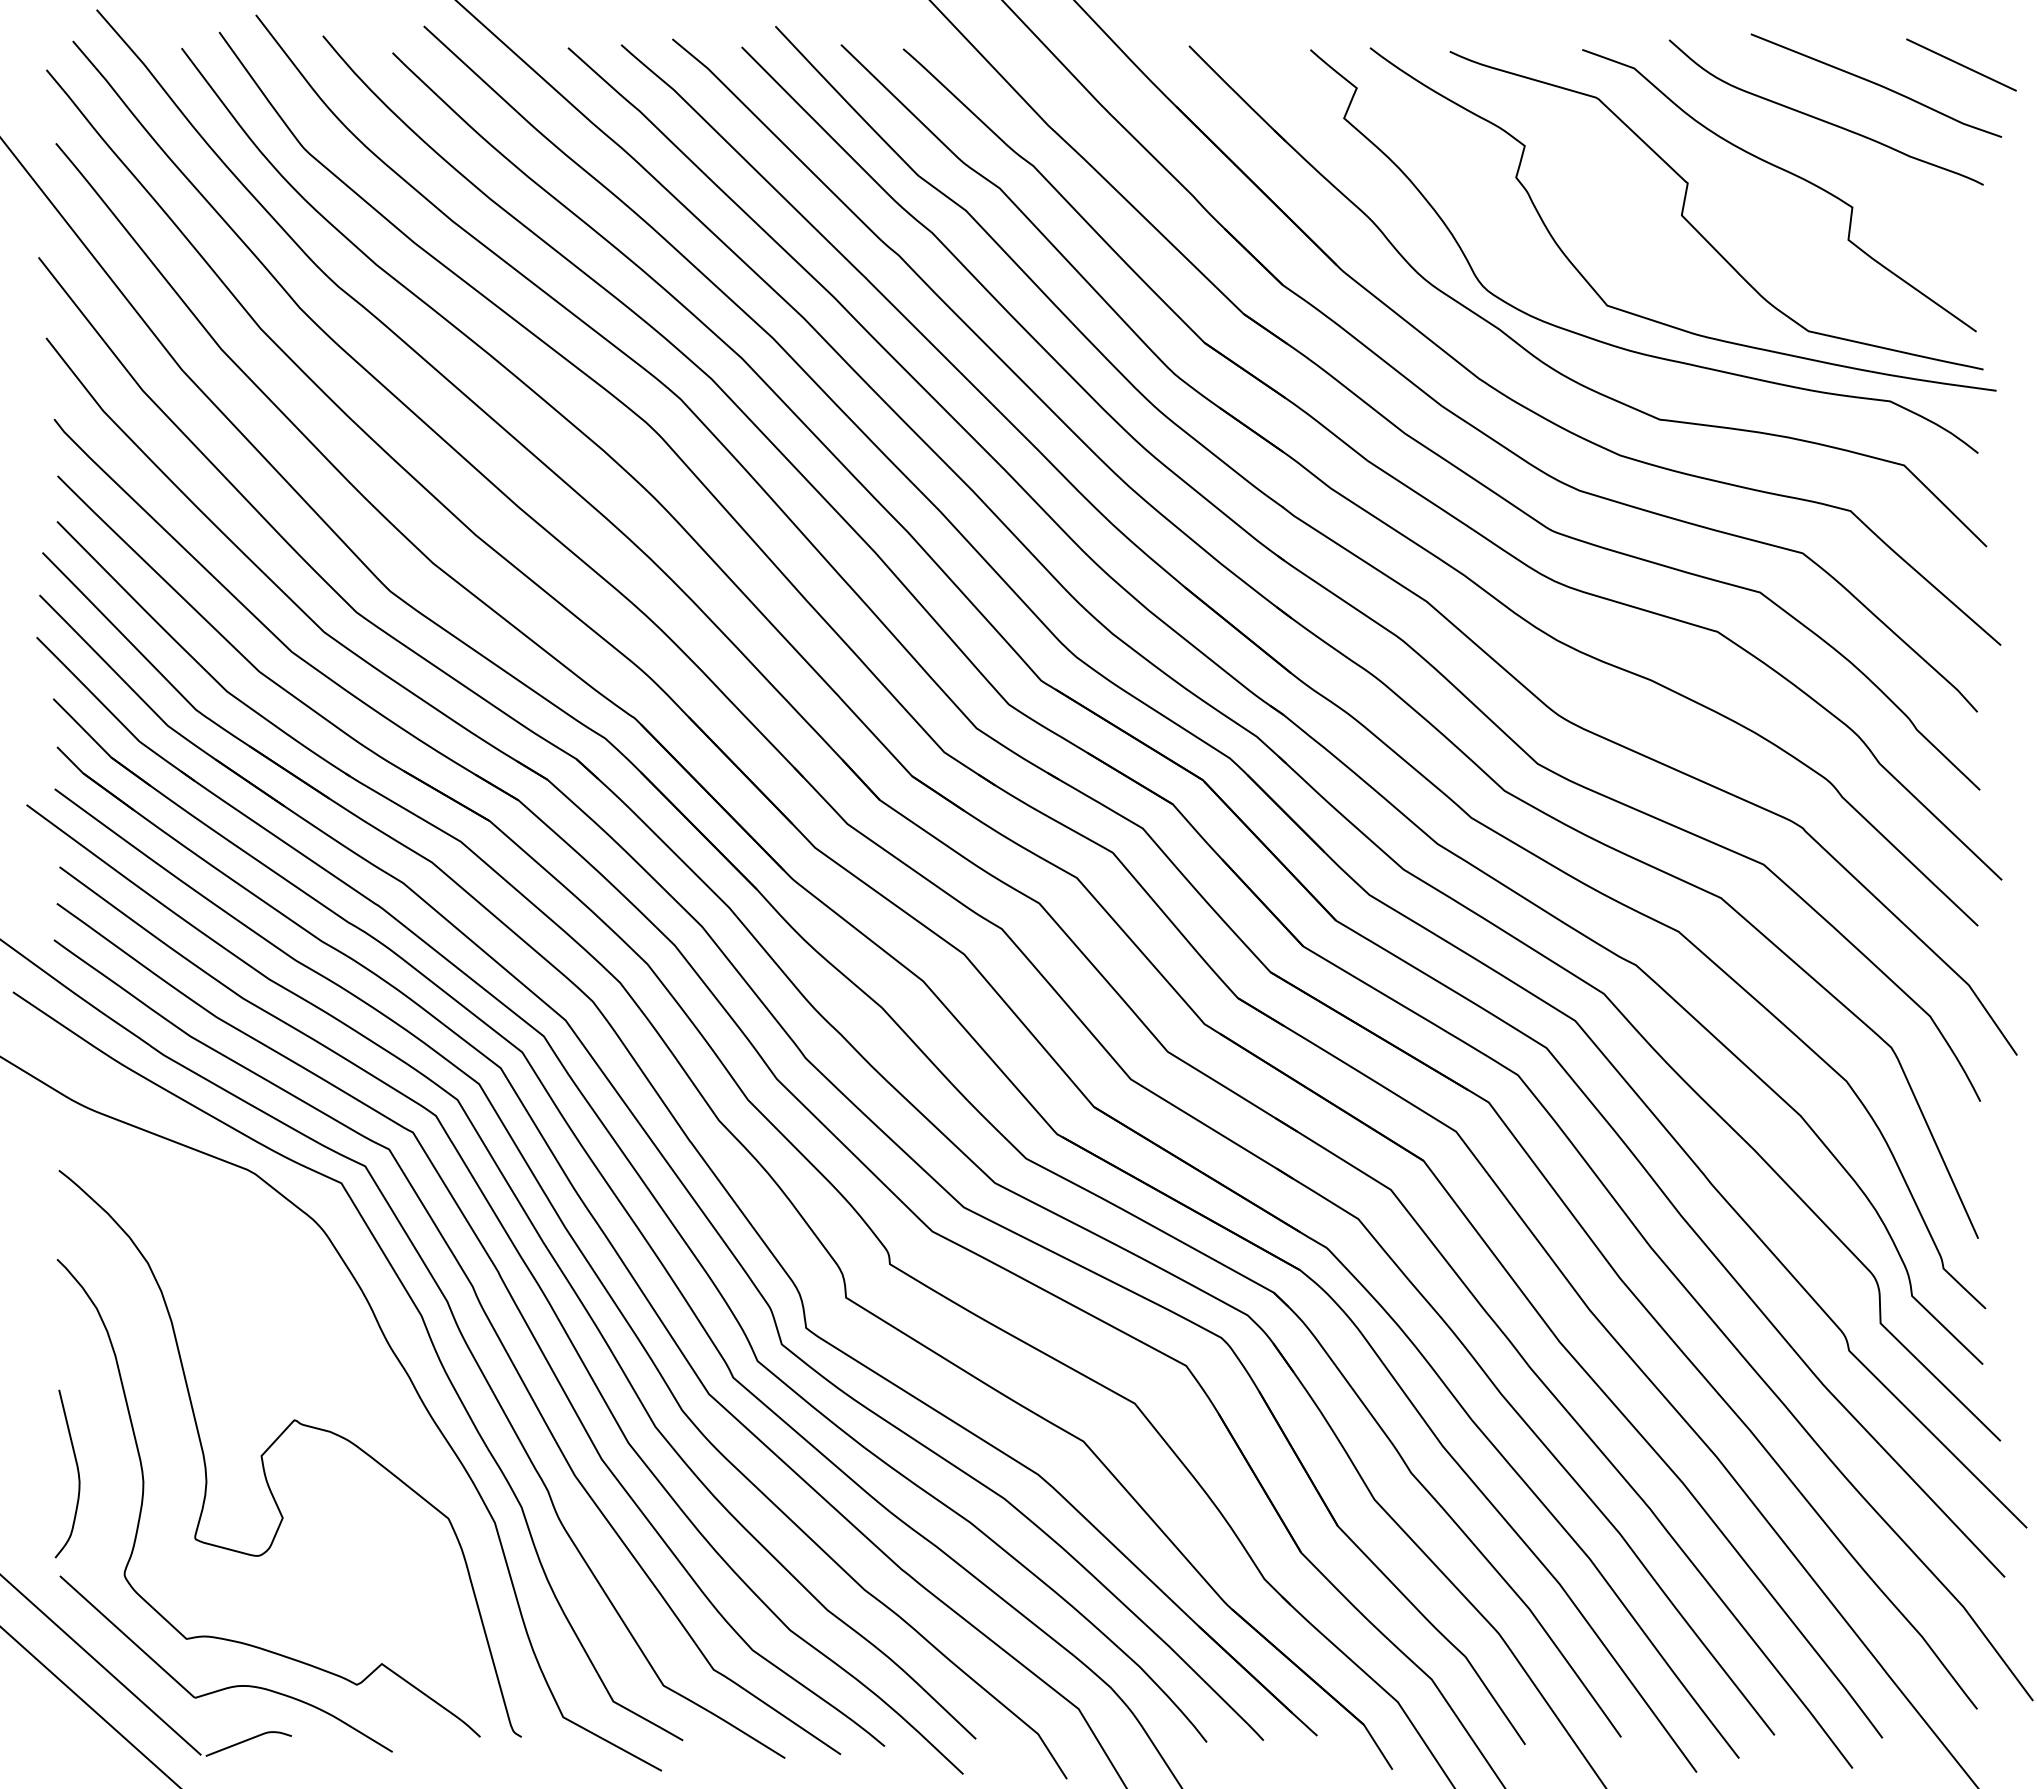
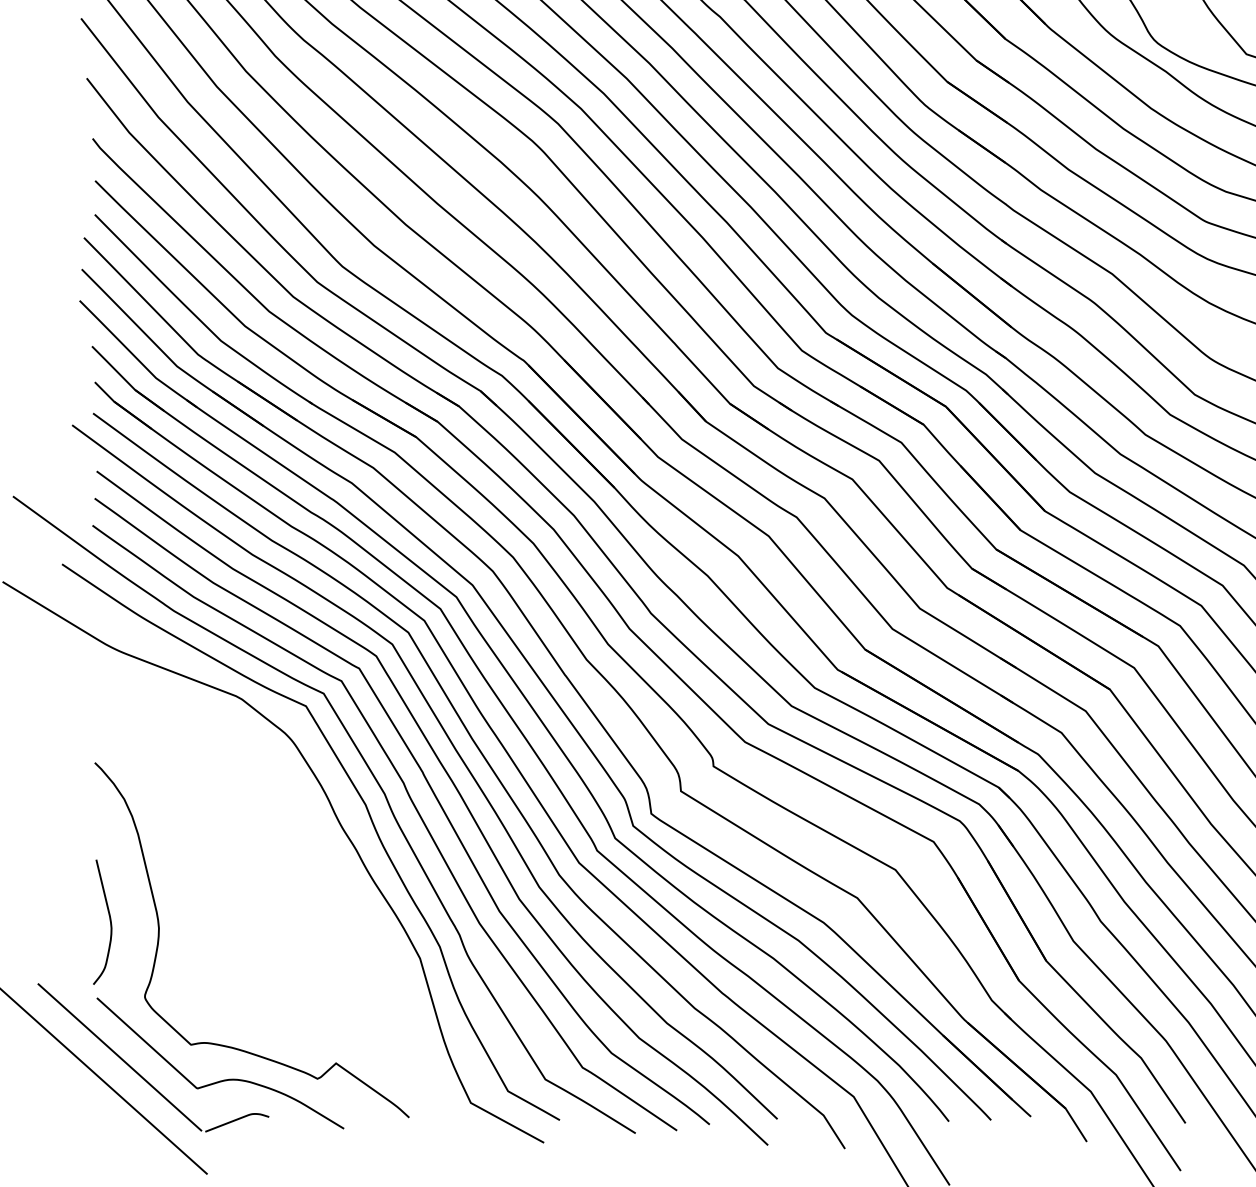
curve: (277, 1440) -> (258, 897), removed

